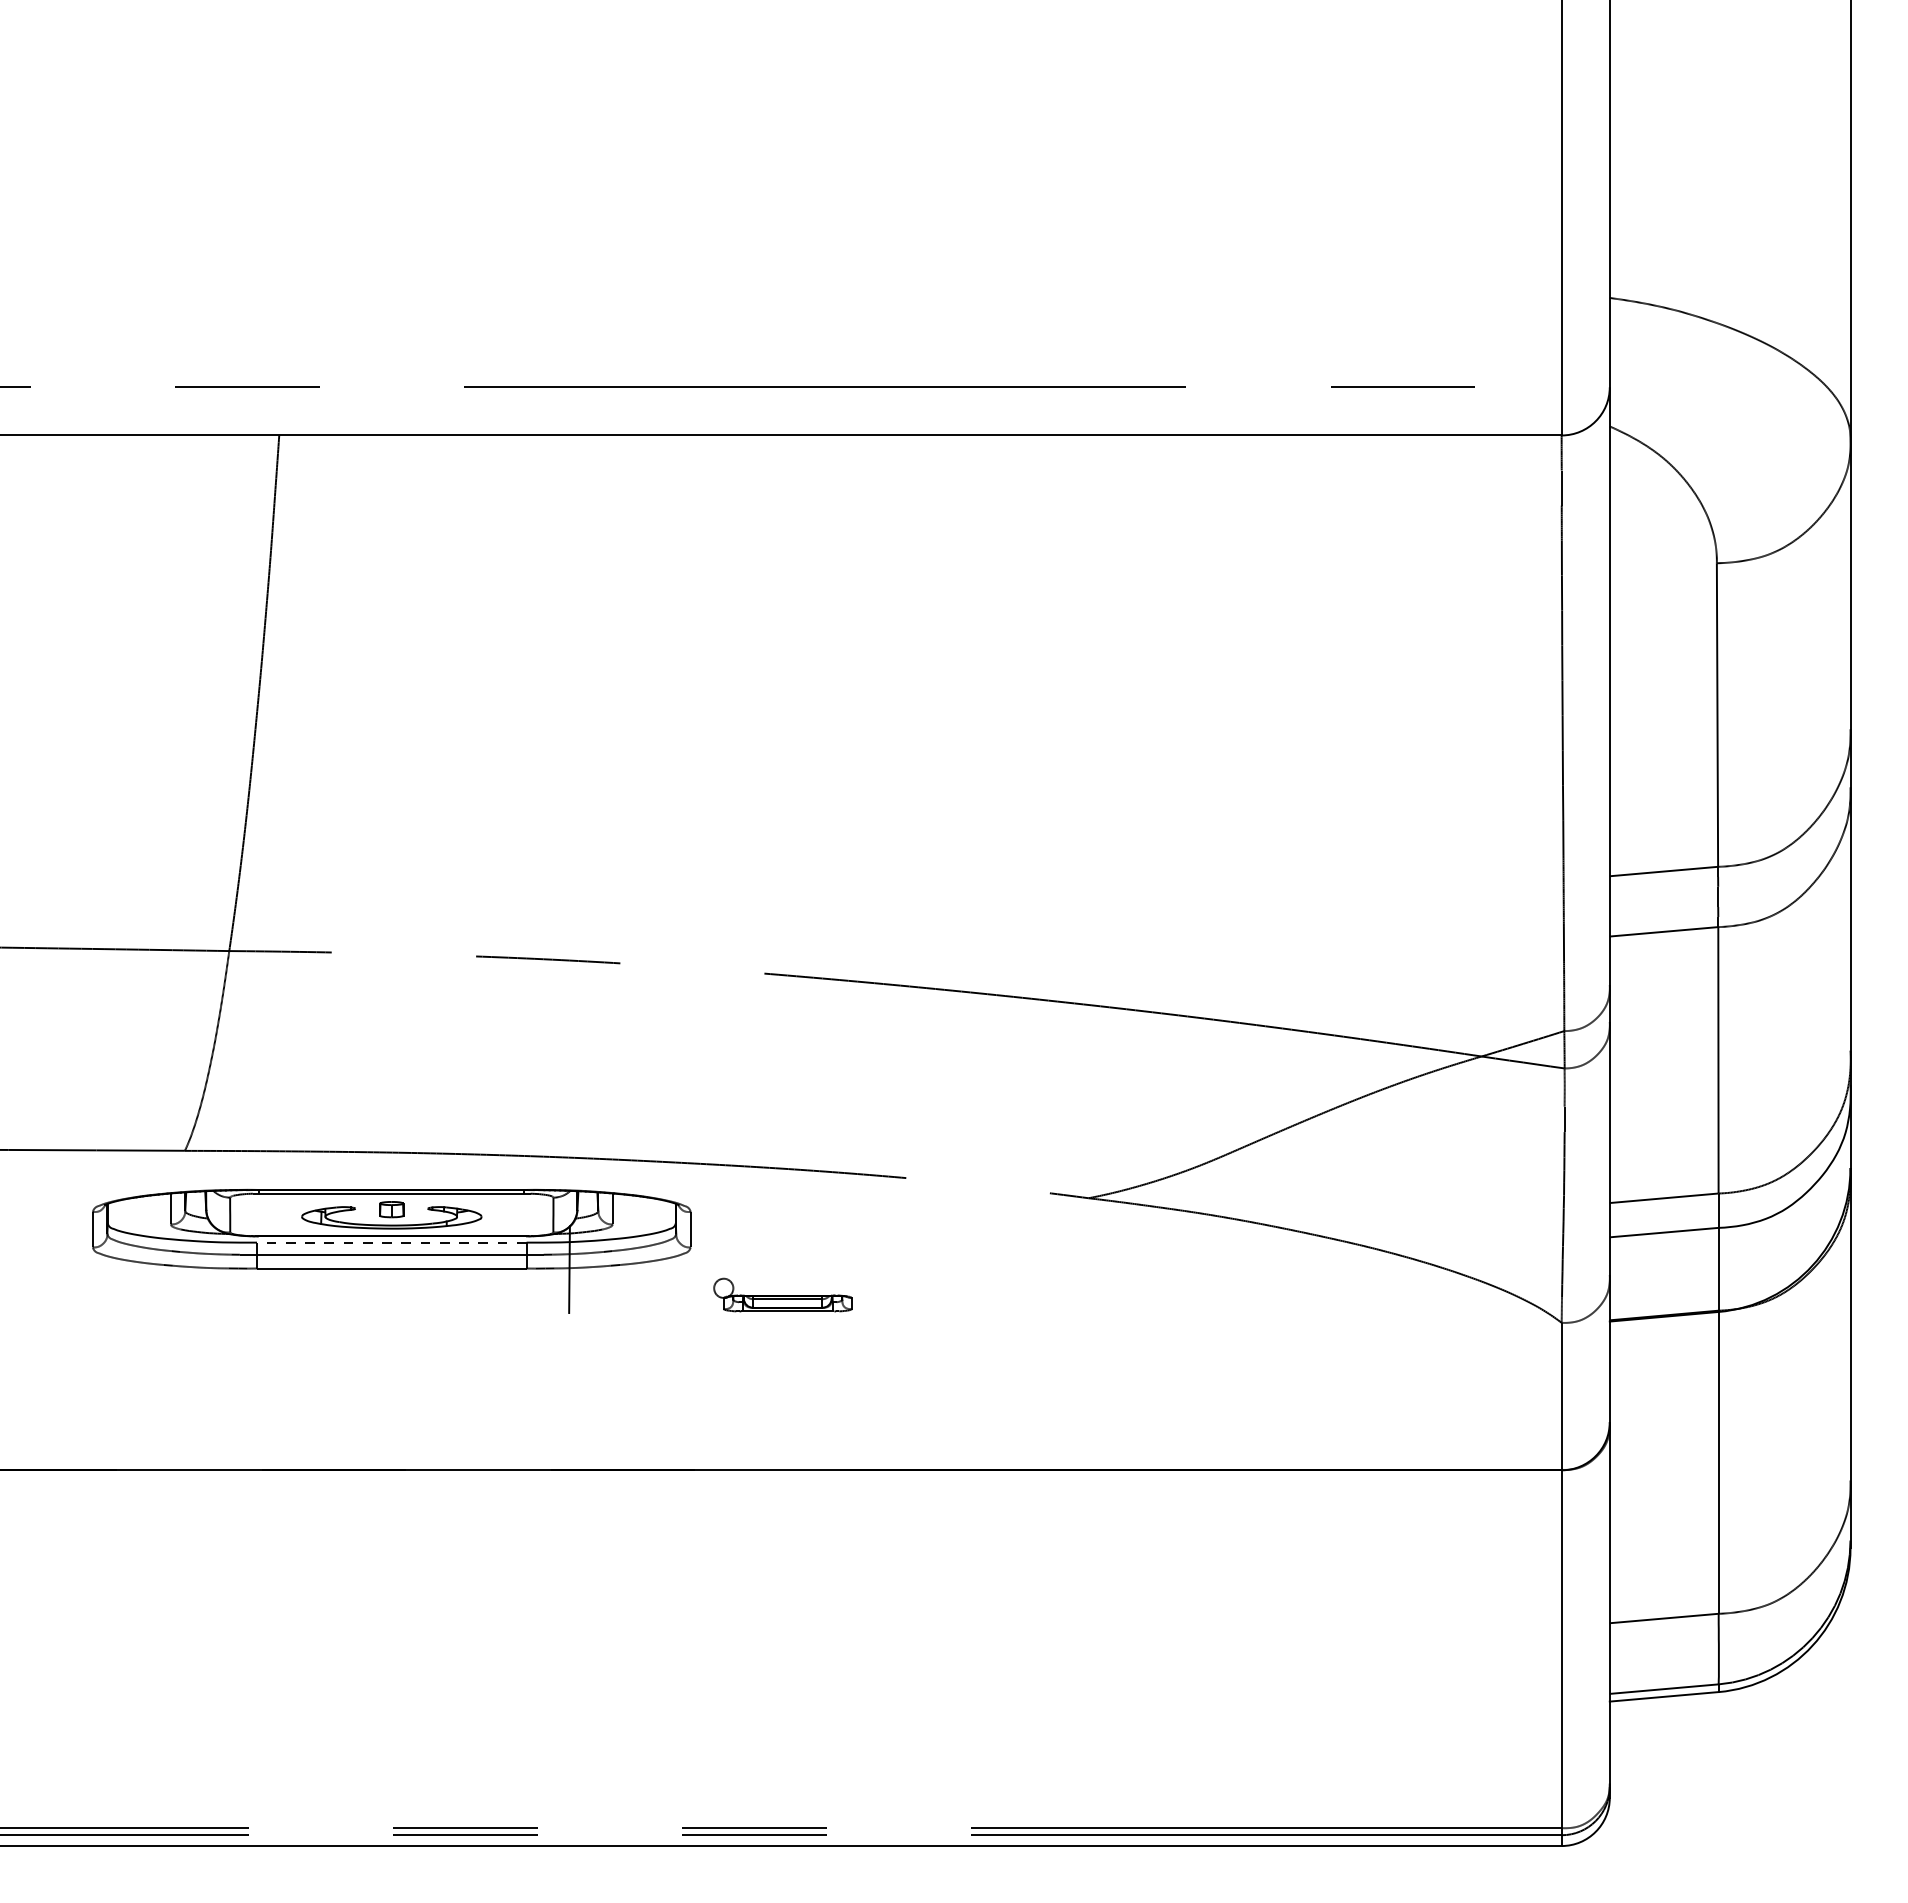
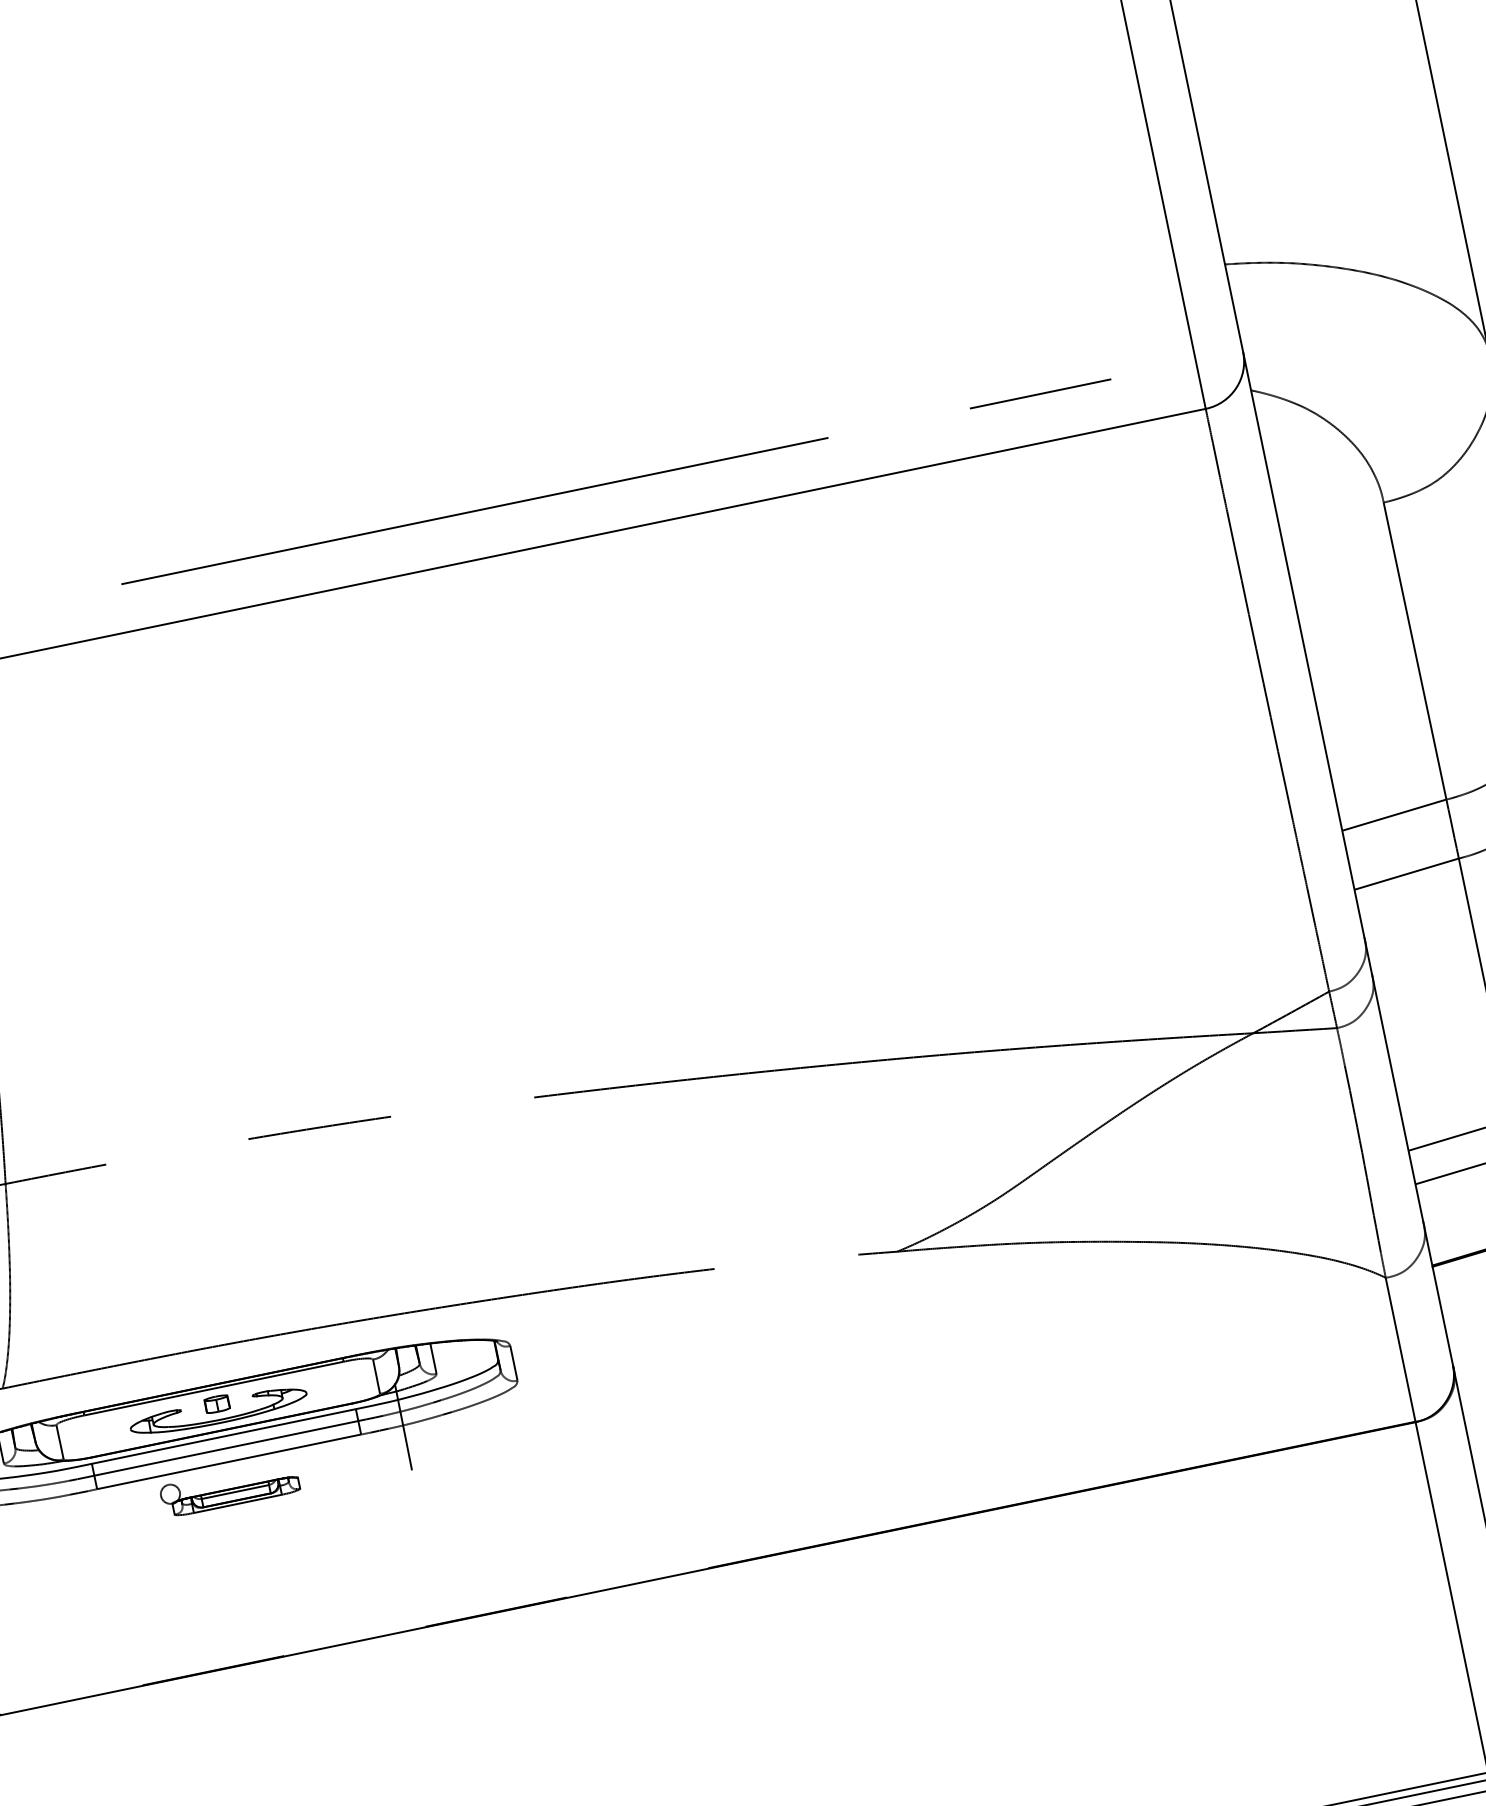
line: (391, 1242) -> (223, 1436), dashed -> solid
part: (782, 1294) -> (229, 1488), moved

